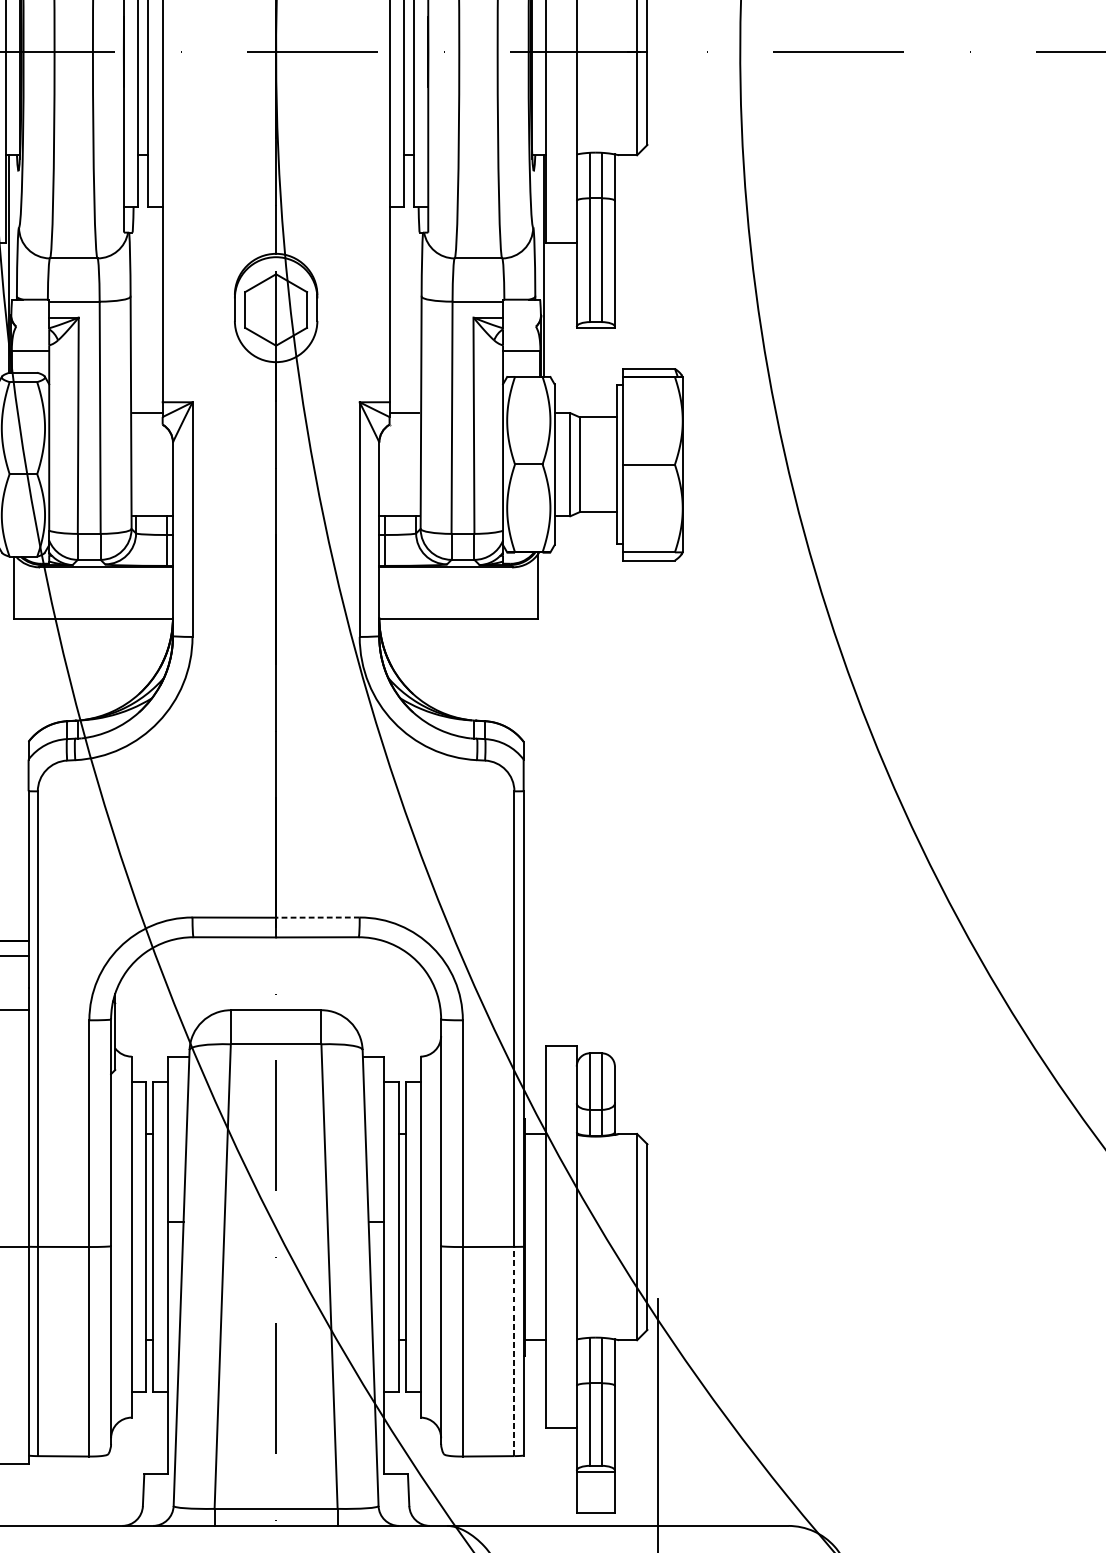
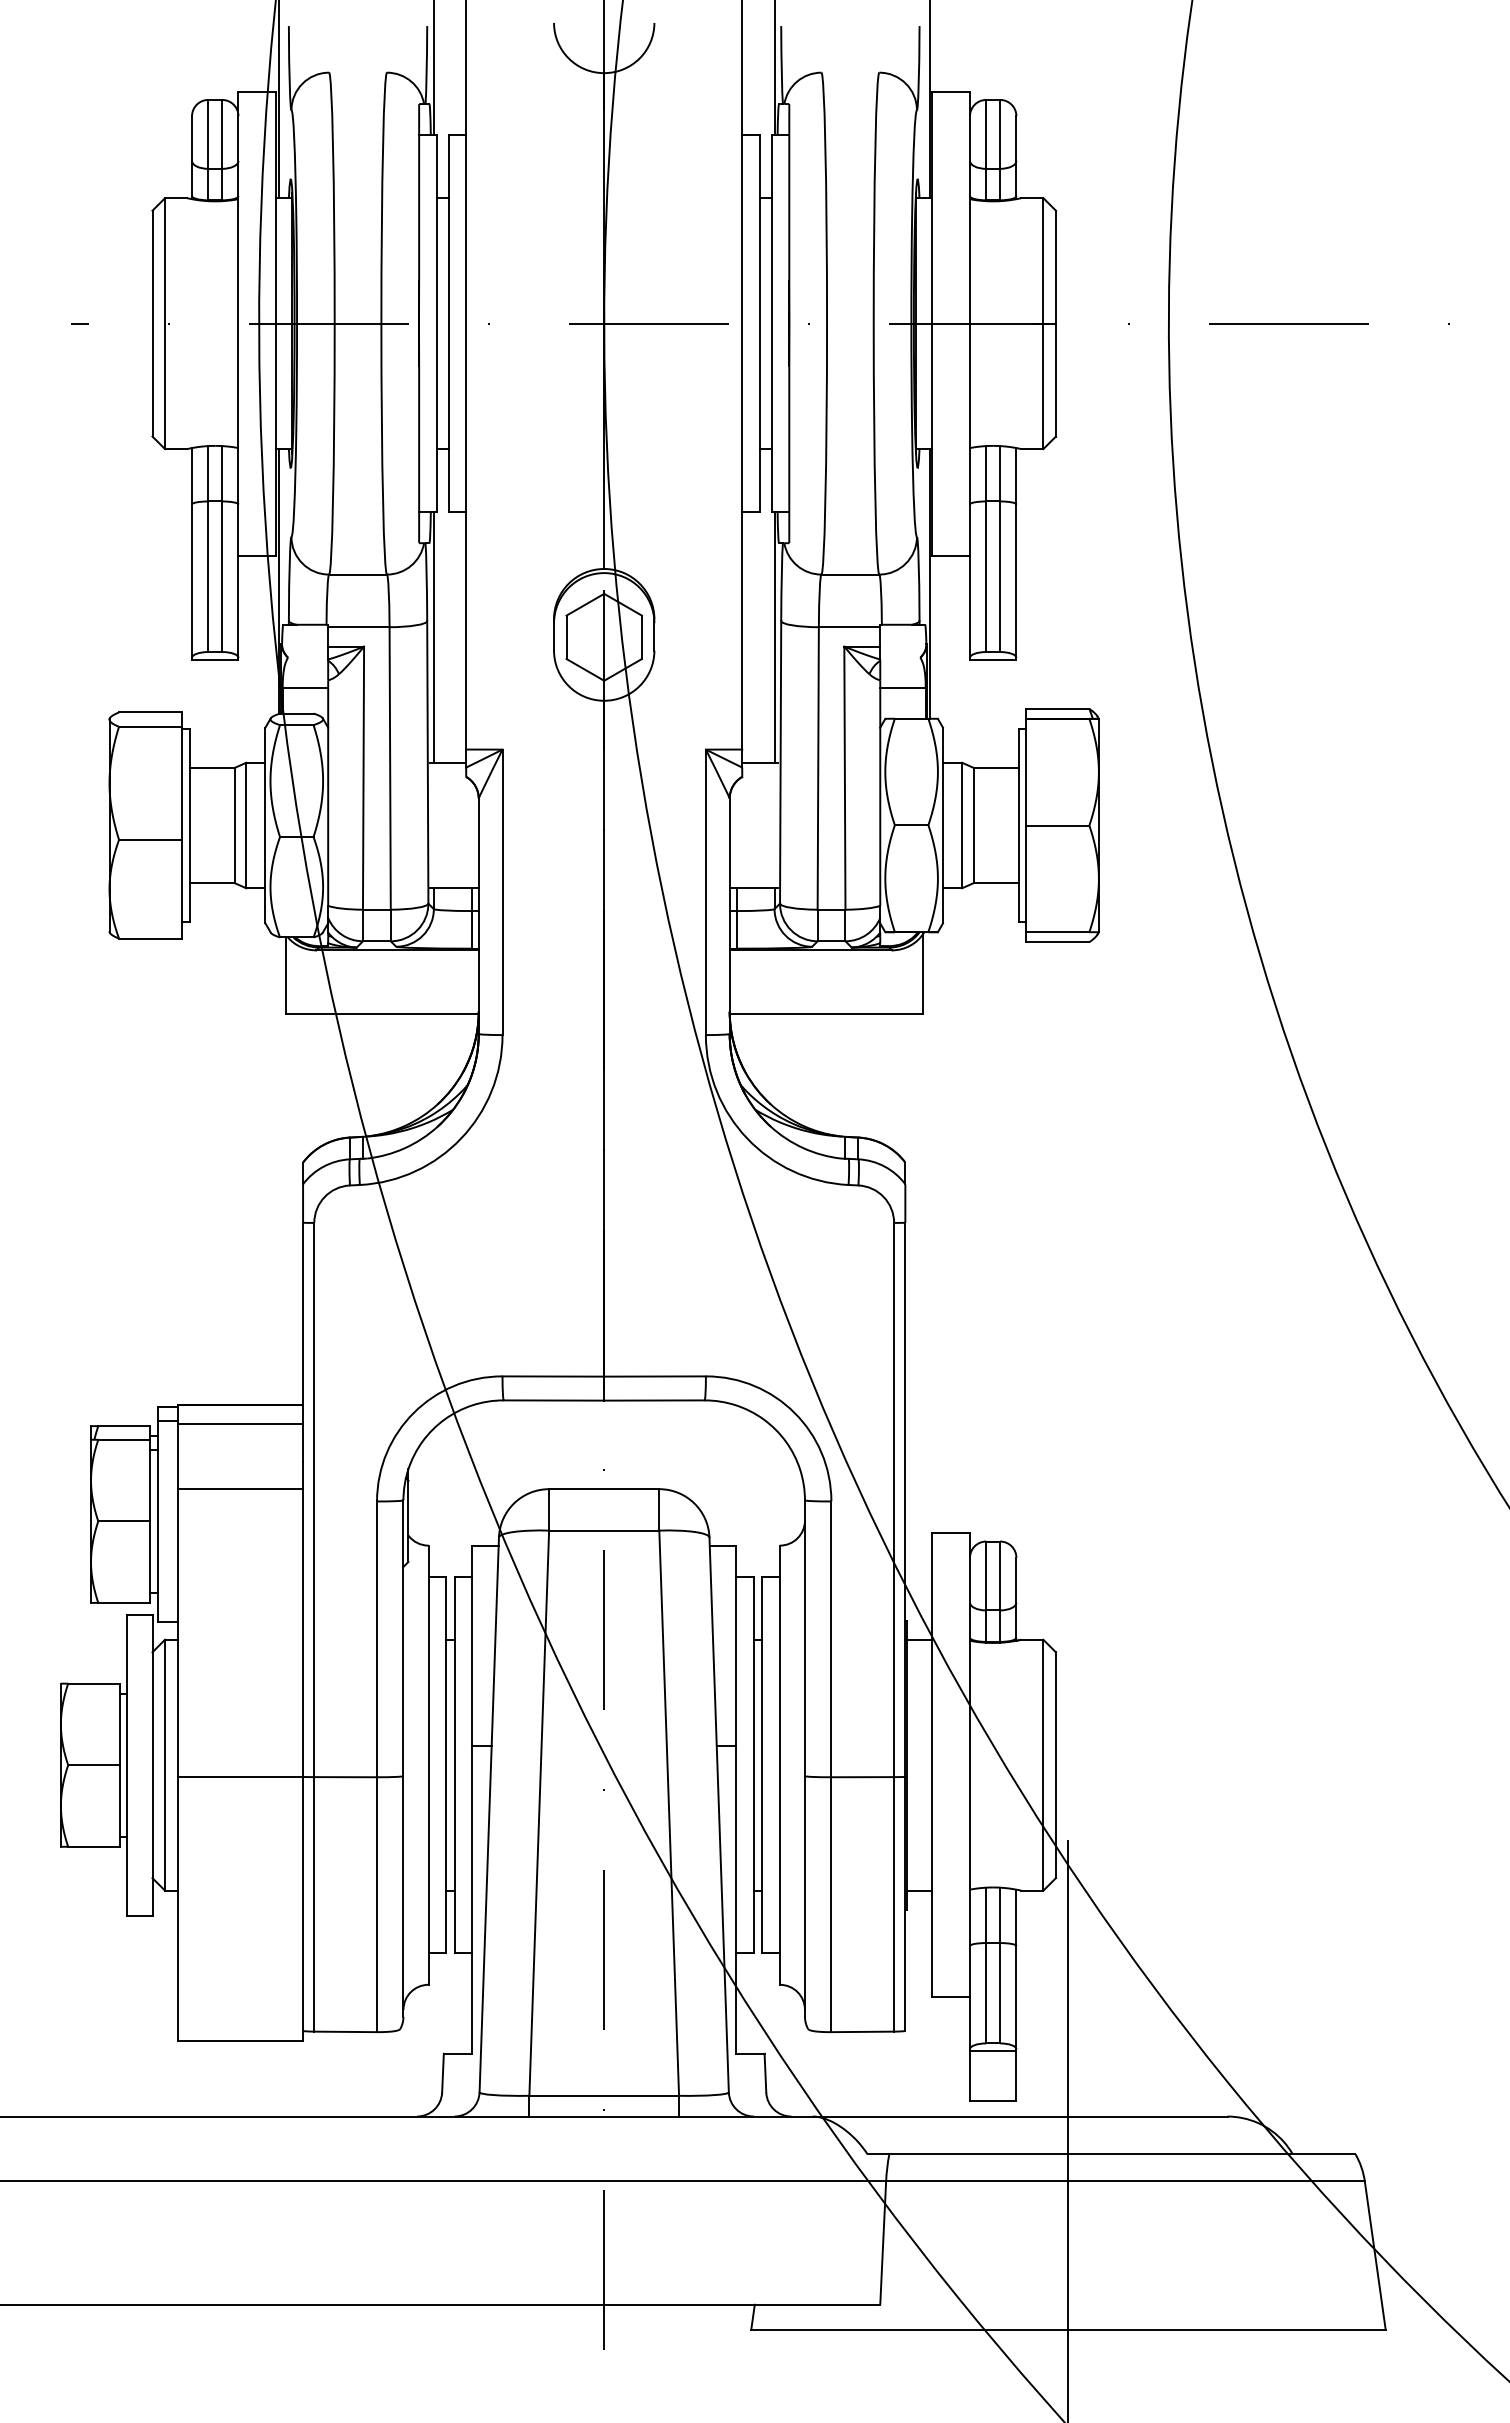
line: (135, 309) -> (433, 636), added
line: (416, 309) -> (774, 636), added
line: (318, 917) -> (655, 1376), dashed -> solid
line: (514, 1350) -> (894, 1903), dashed -> solid

